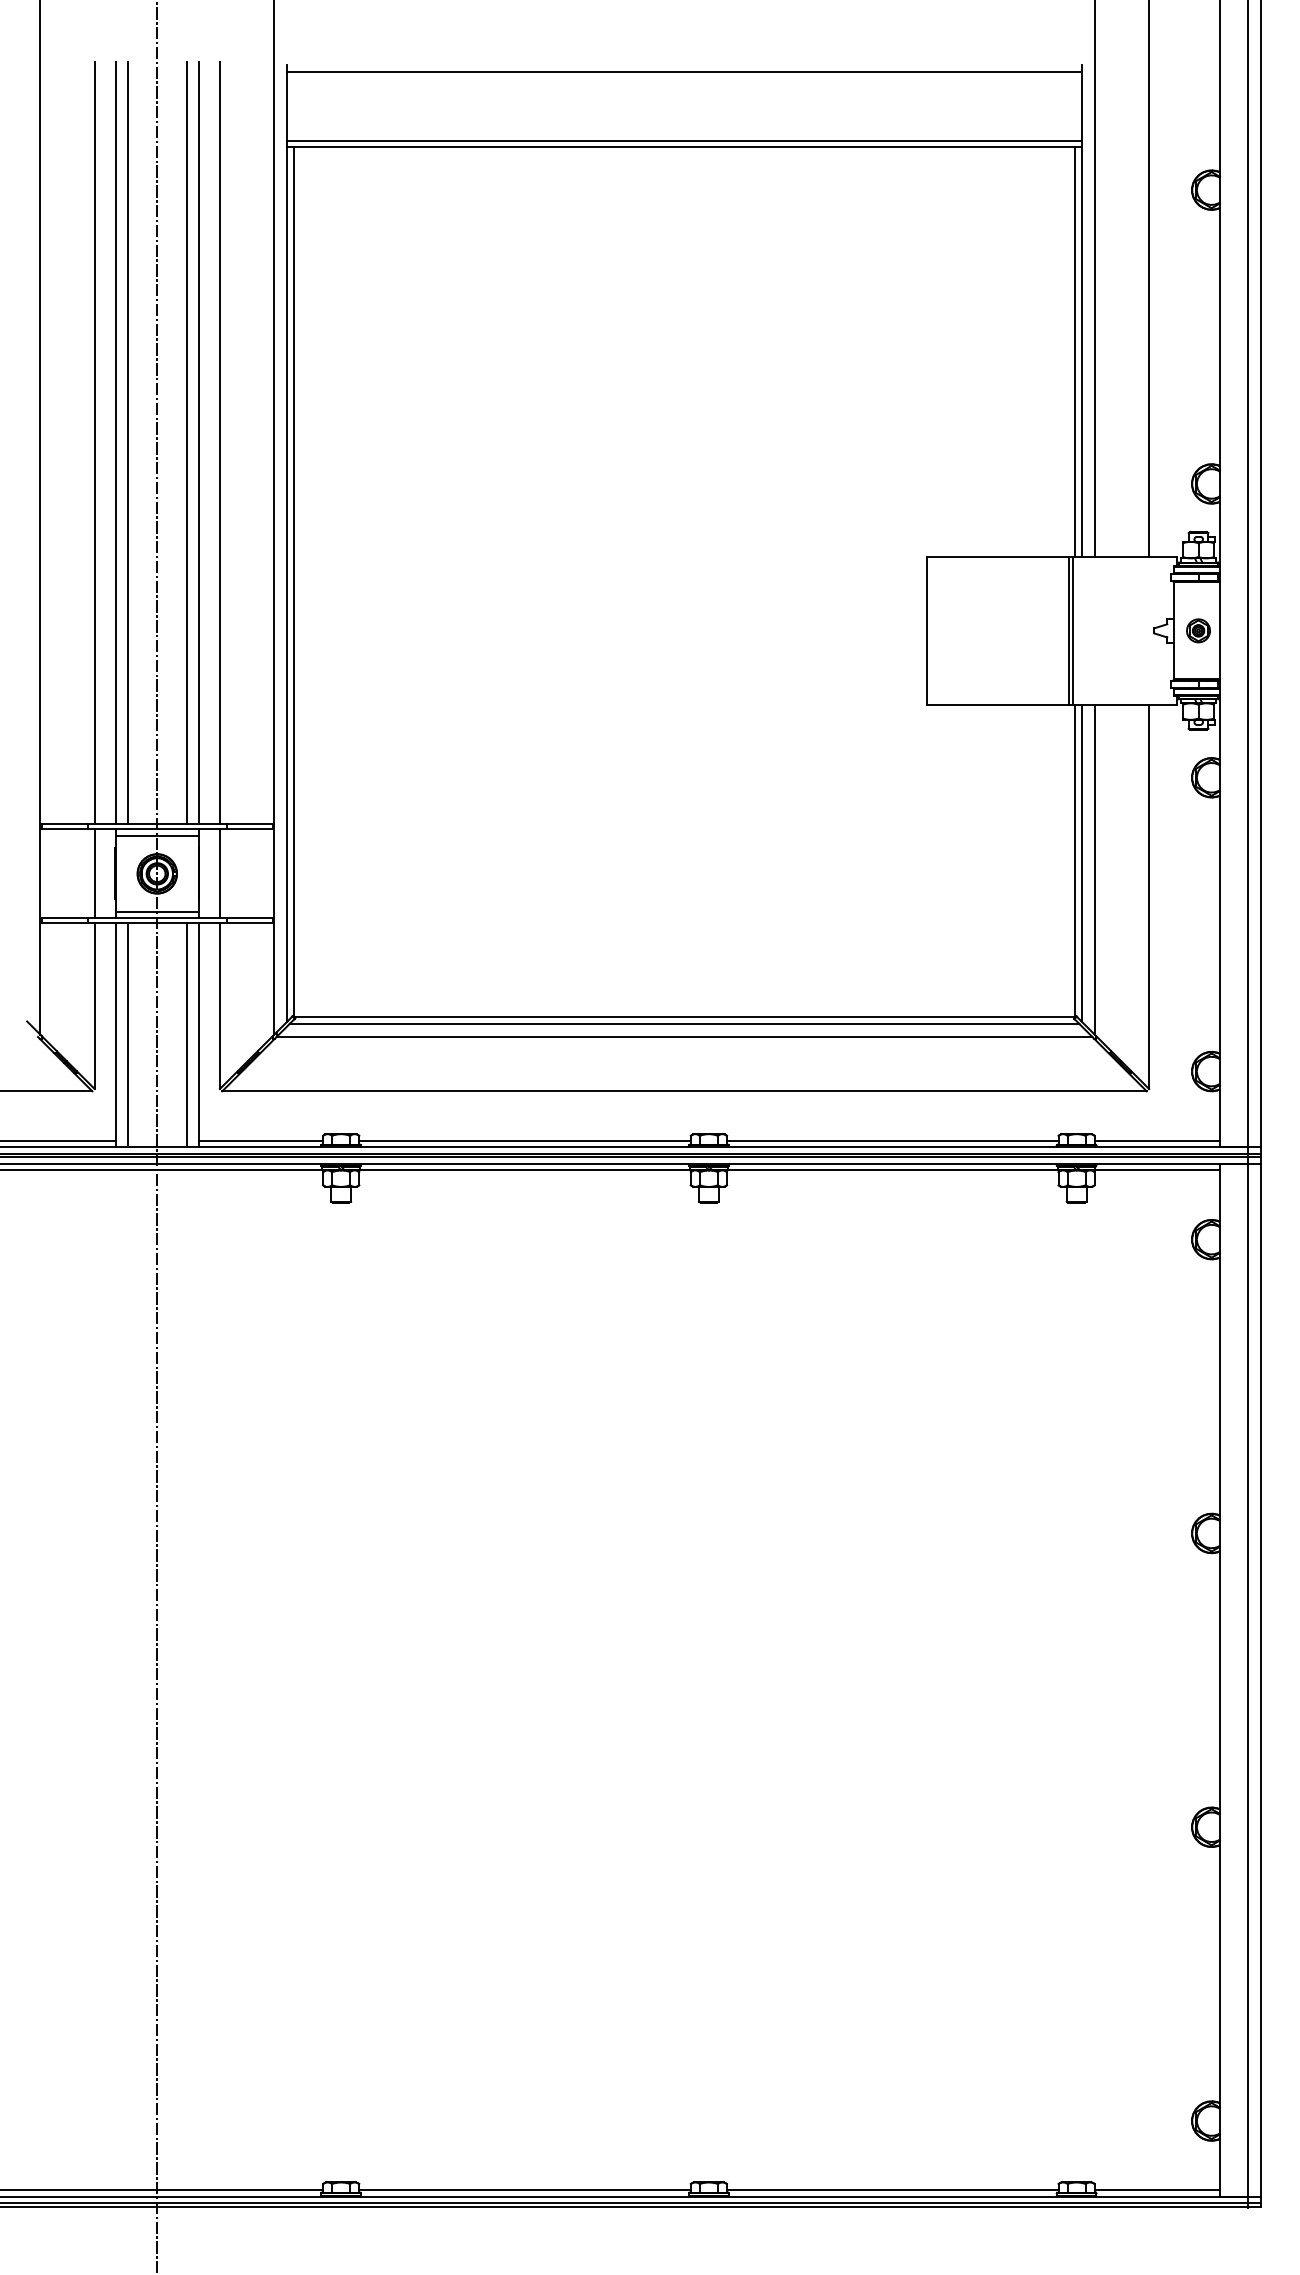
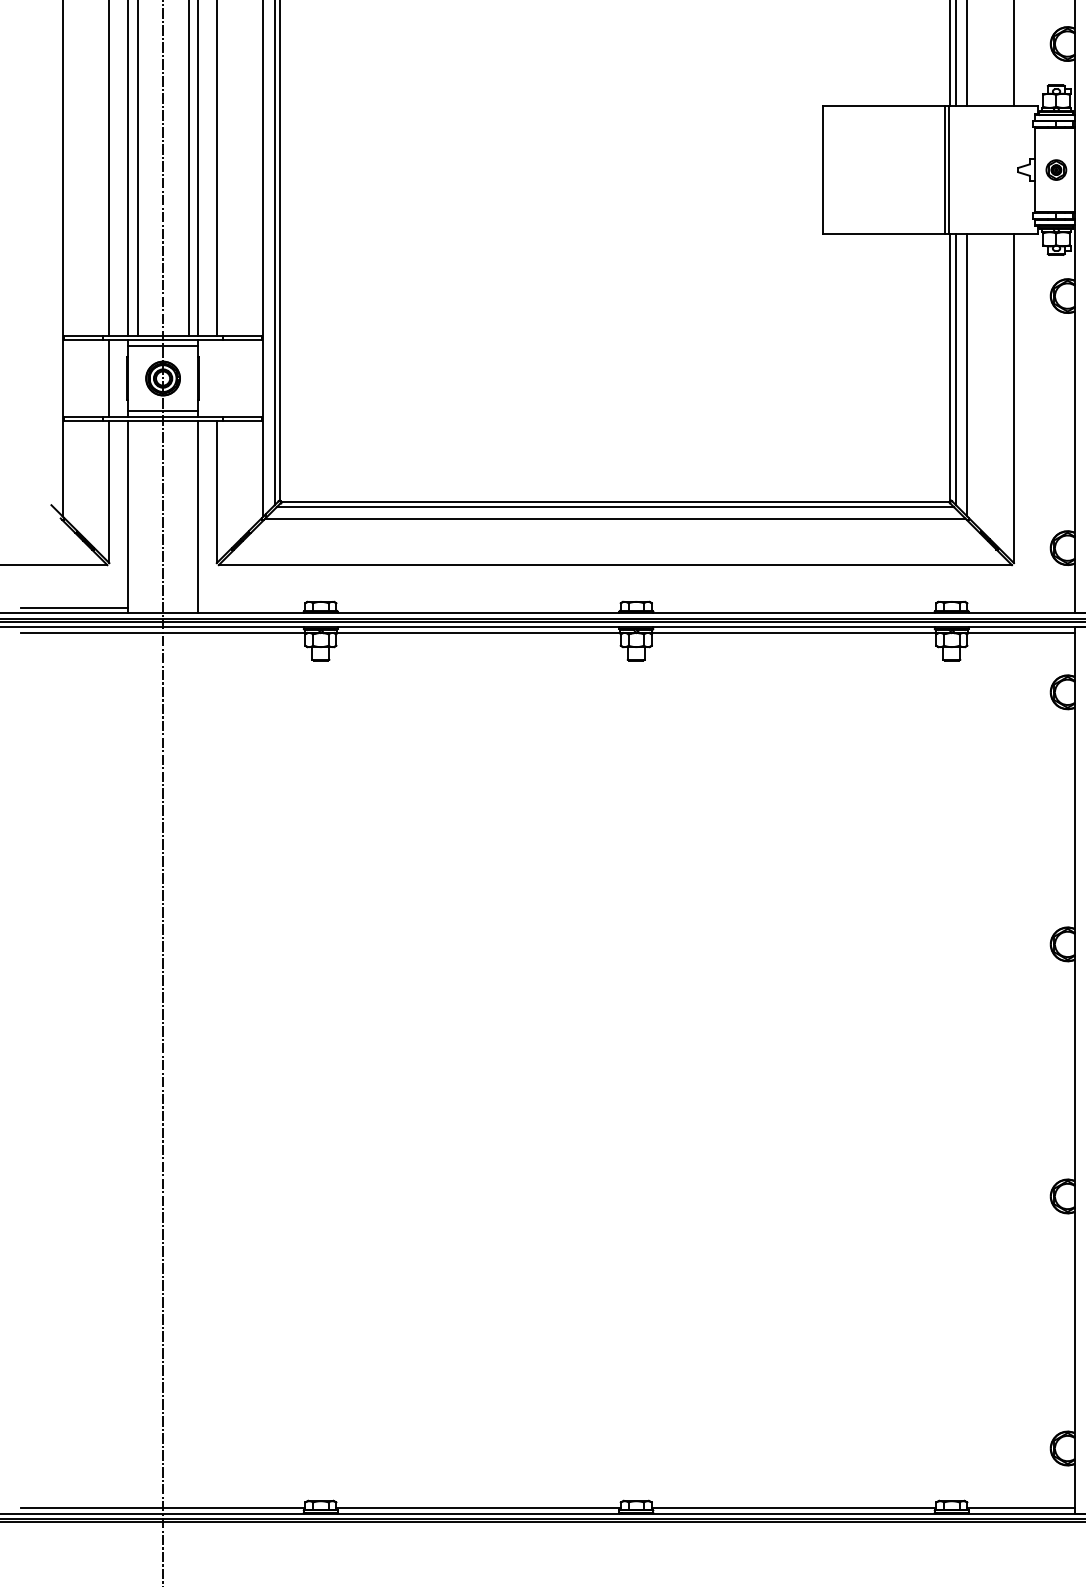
line: (219, 873) -> (216, 378), removed
line: (127, 1035) -> (137, 517), removed
line: (186, 1035) -> (188, 517), removed
line: (260, 1140) -> (251, 607), removed
line: (524, 1140) -> (478, 607), removed
line: (892, 1140) -> (793, 607), removed
line: (1156, 1140) -> (1020, 607), removed

